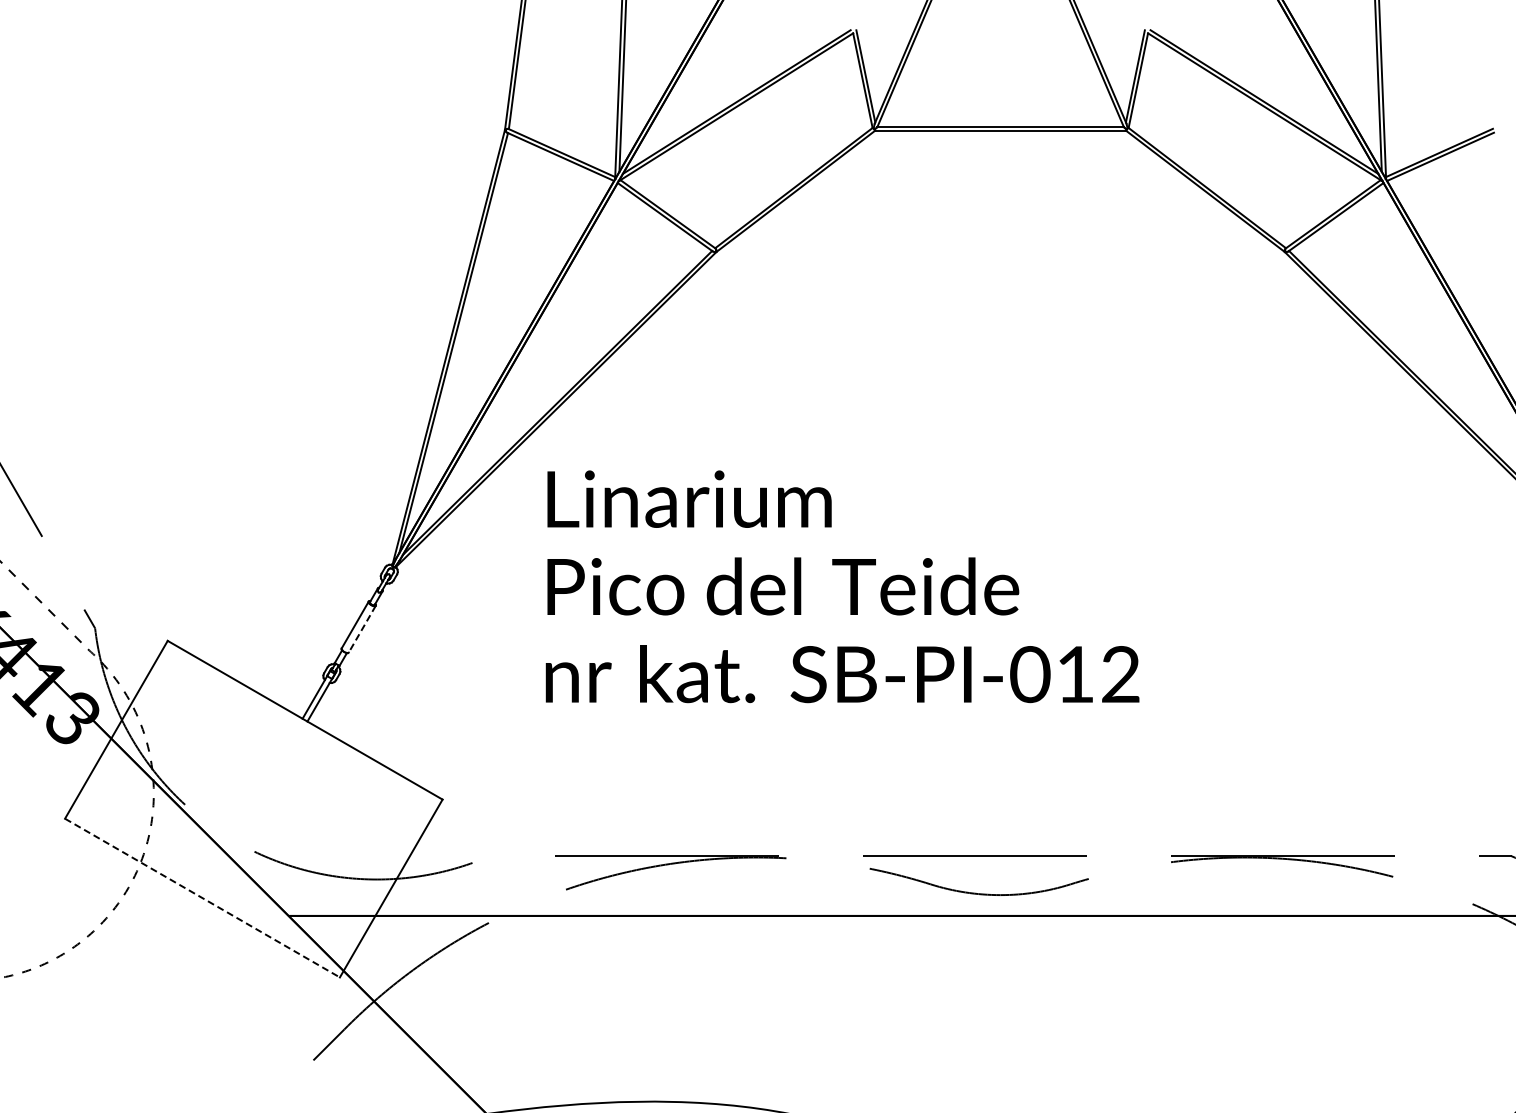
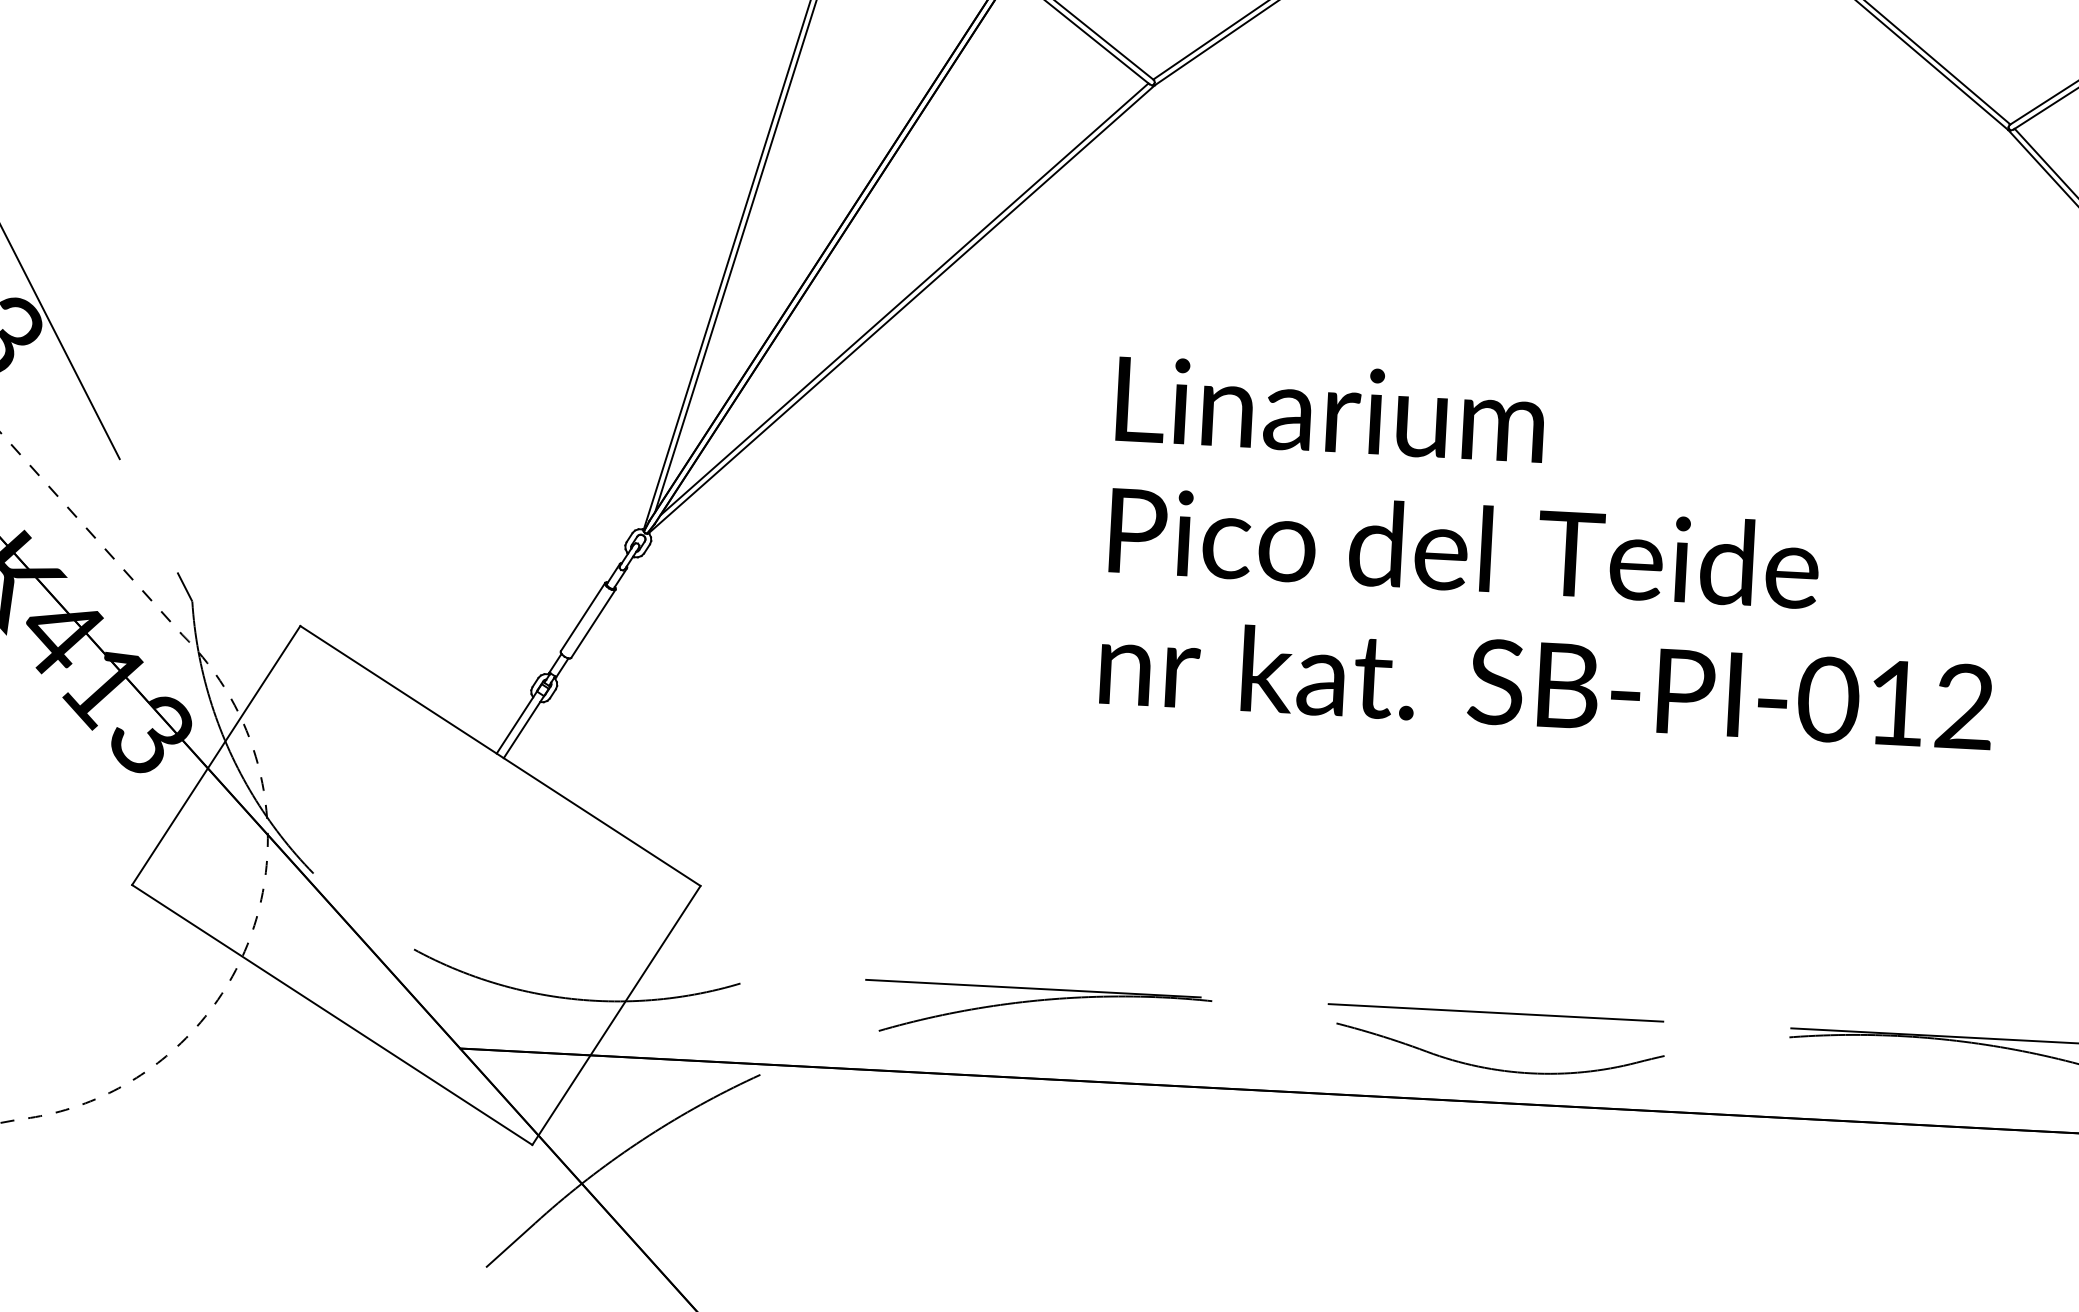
text: (842, 586) -> (1553, 552), moved
line: (362, 629) -> (593, 624), dashed -> solid
line: (202, 898) -> (332, 1015), dashed -> solid

